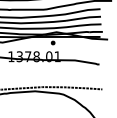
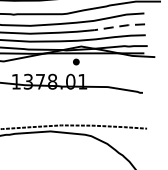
line: (82, 18) -> (118, 26), solid -> dashed

